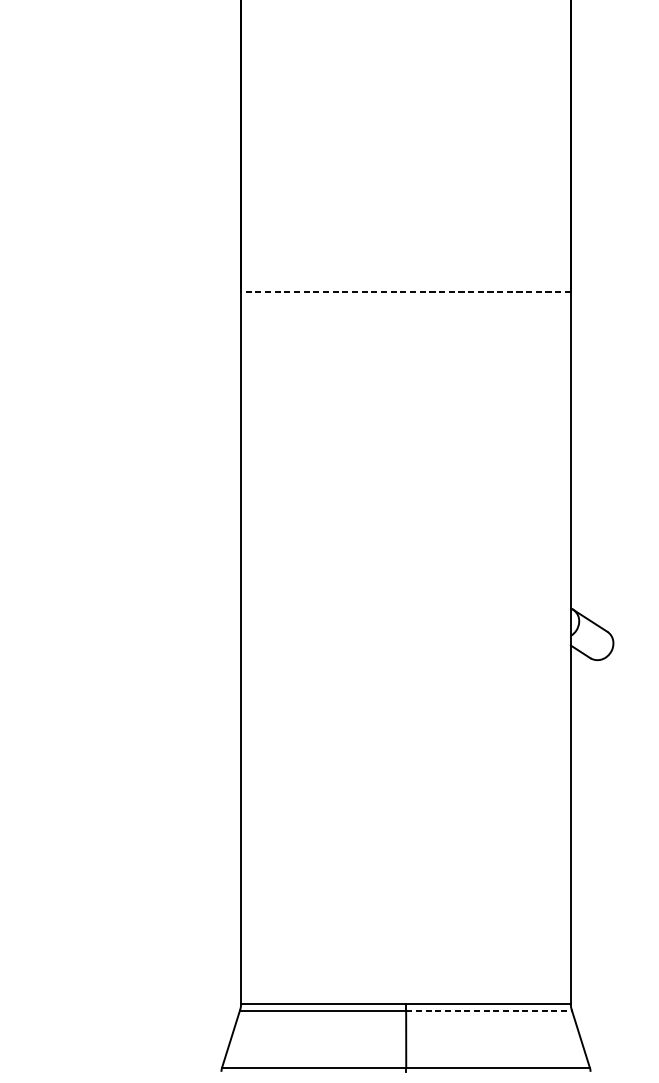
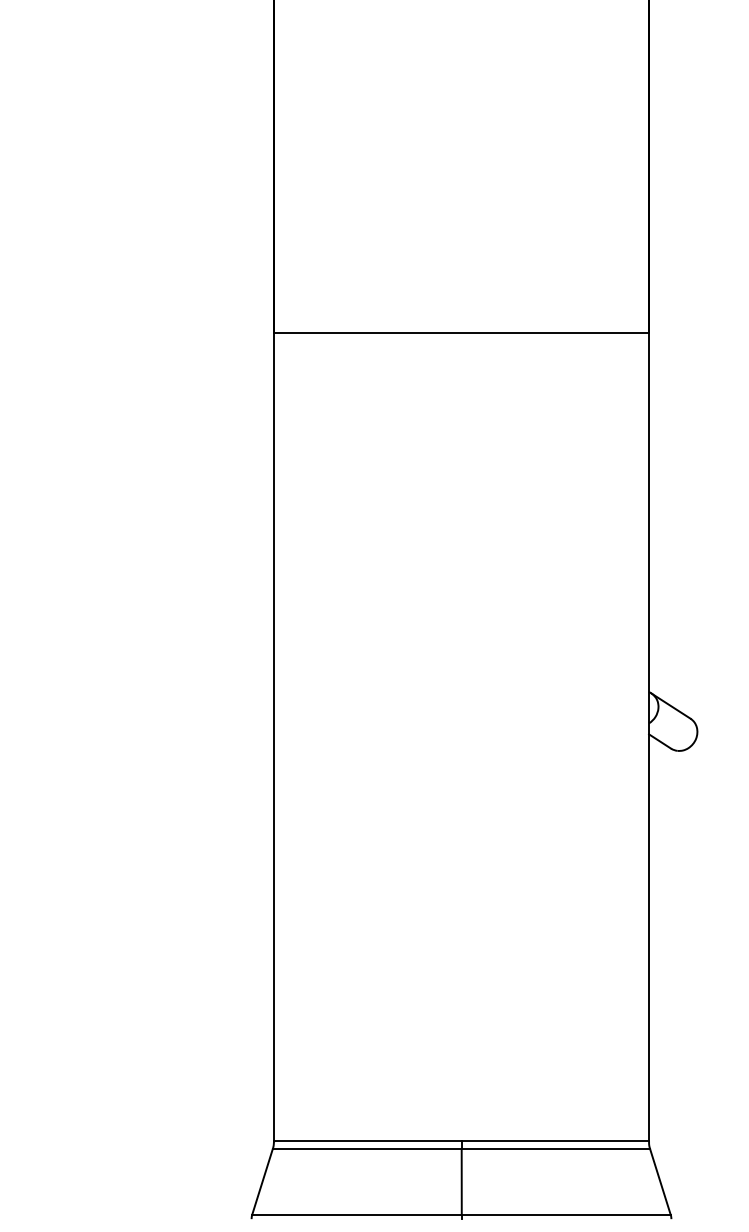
line: (405, 292) -> (461, 332), dashed -> solid
line: (489, 1010) -> (556, 1149), dashed -> solid

